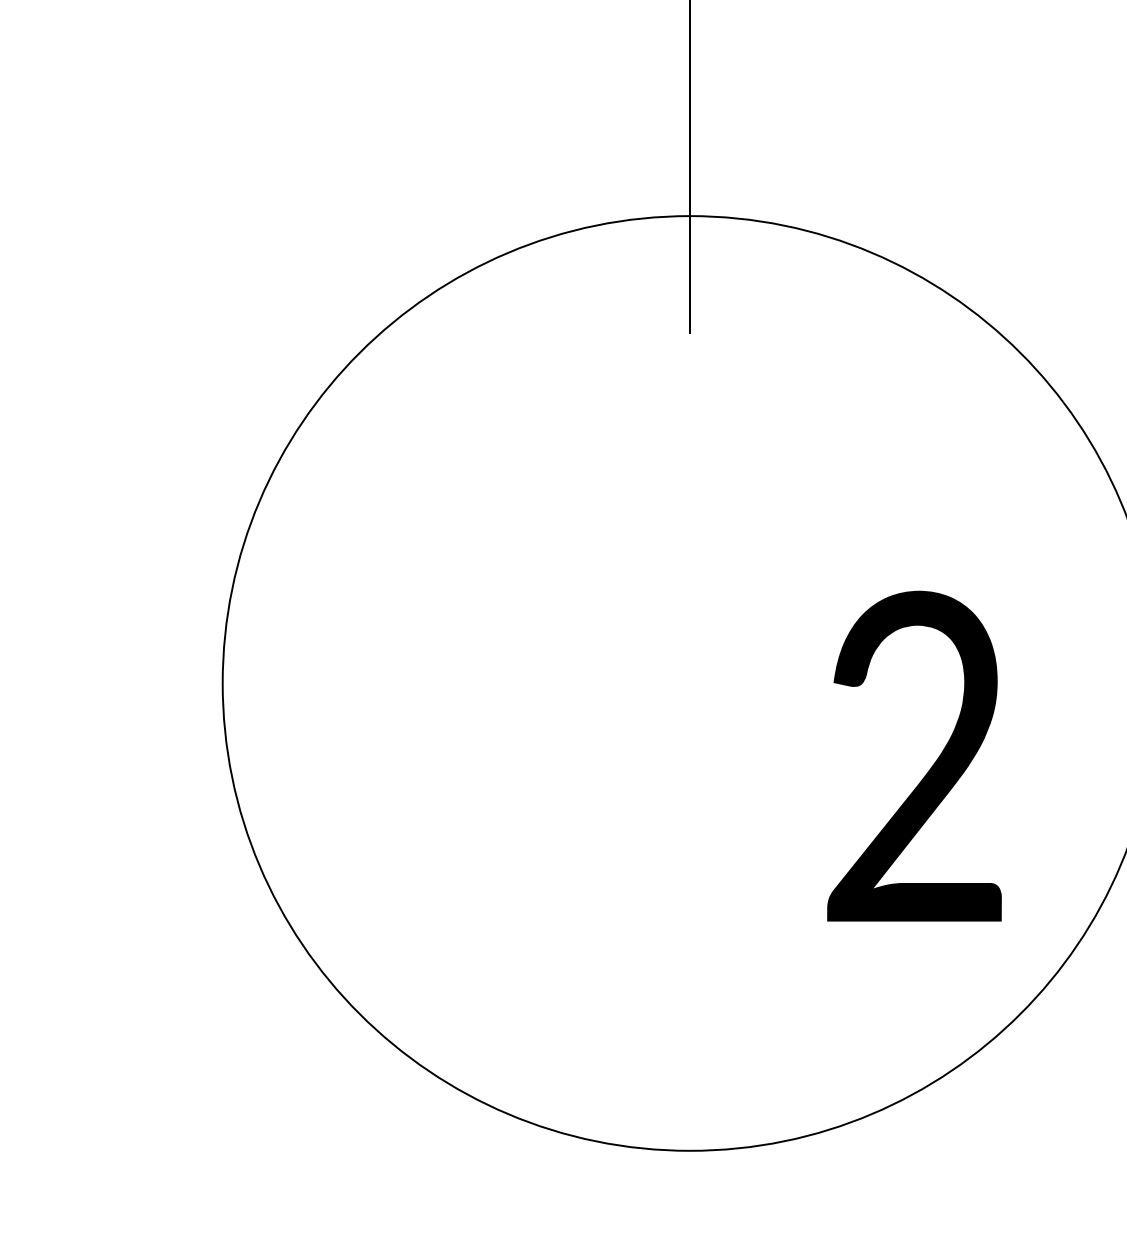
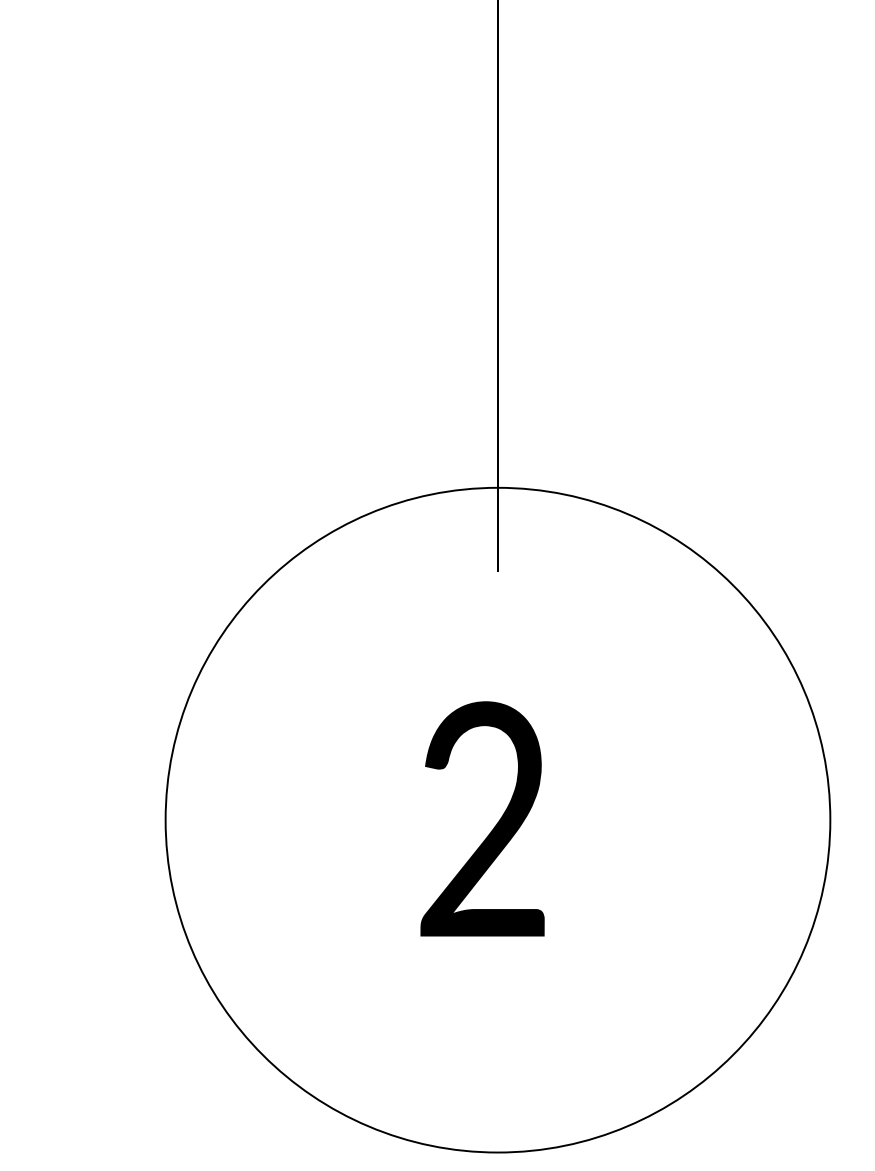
text: (914, 755) -> (482, 818), moved

